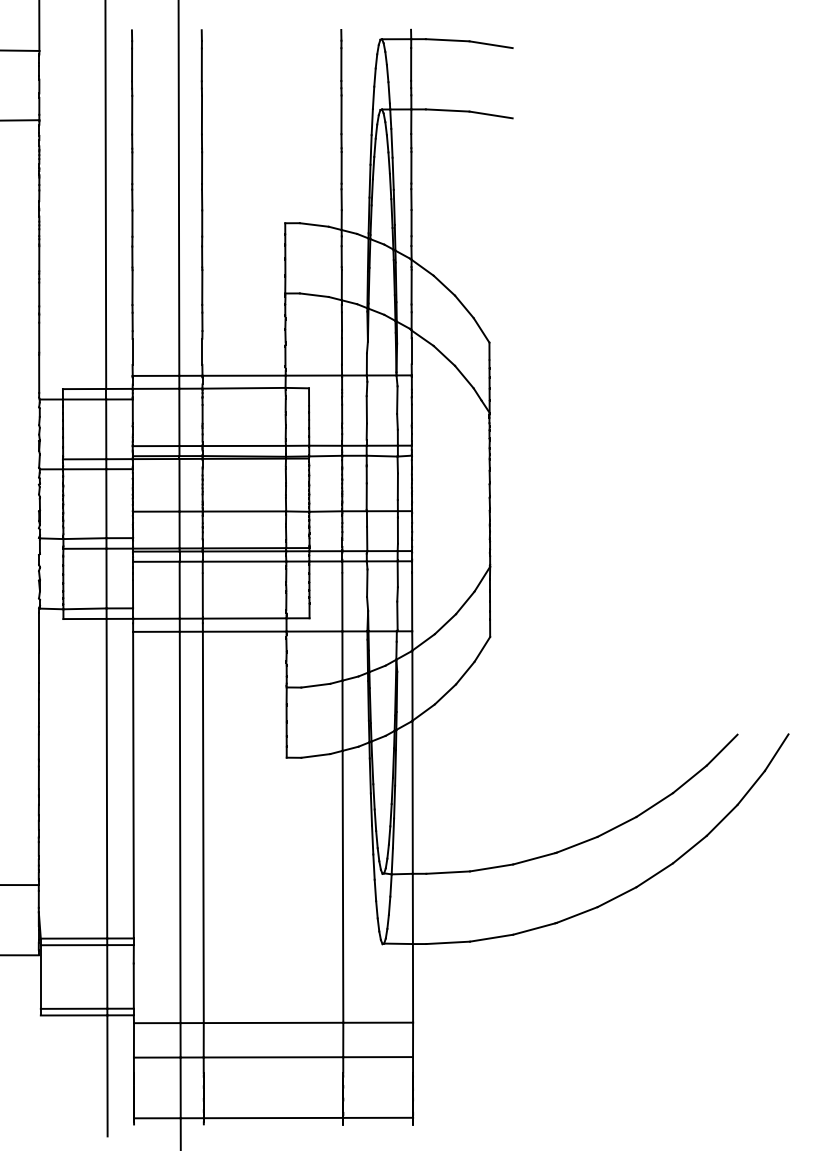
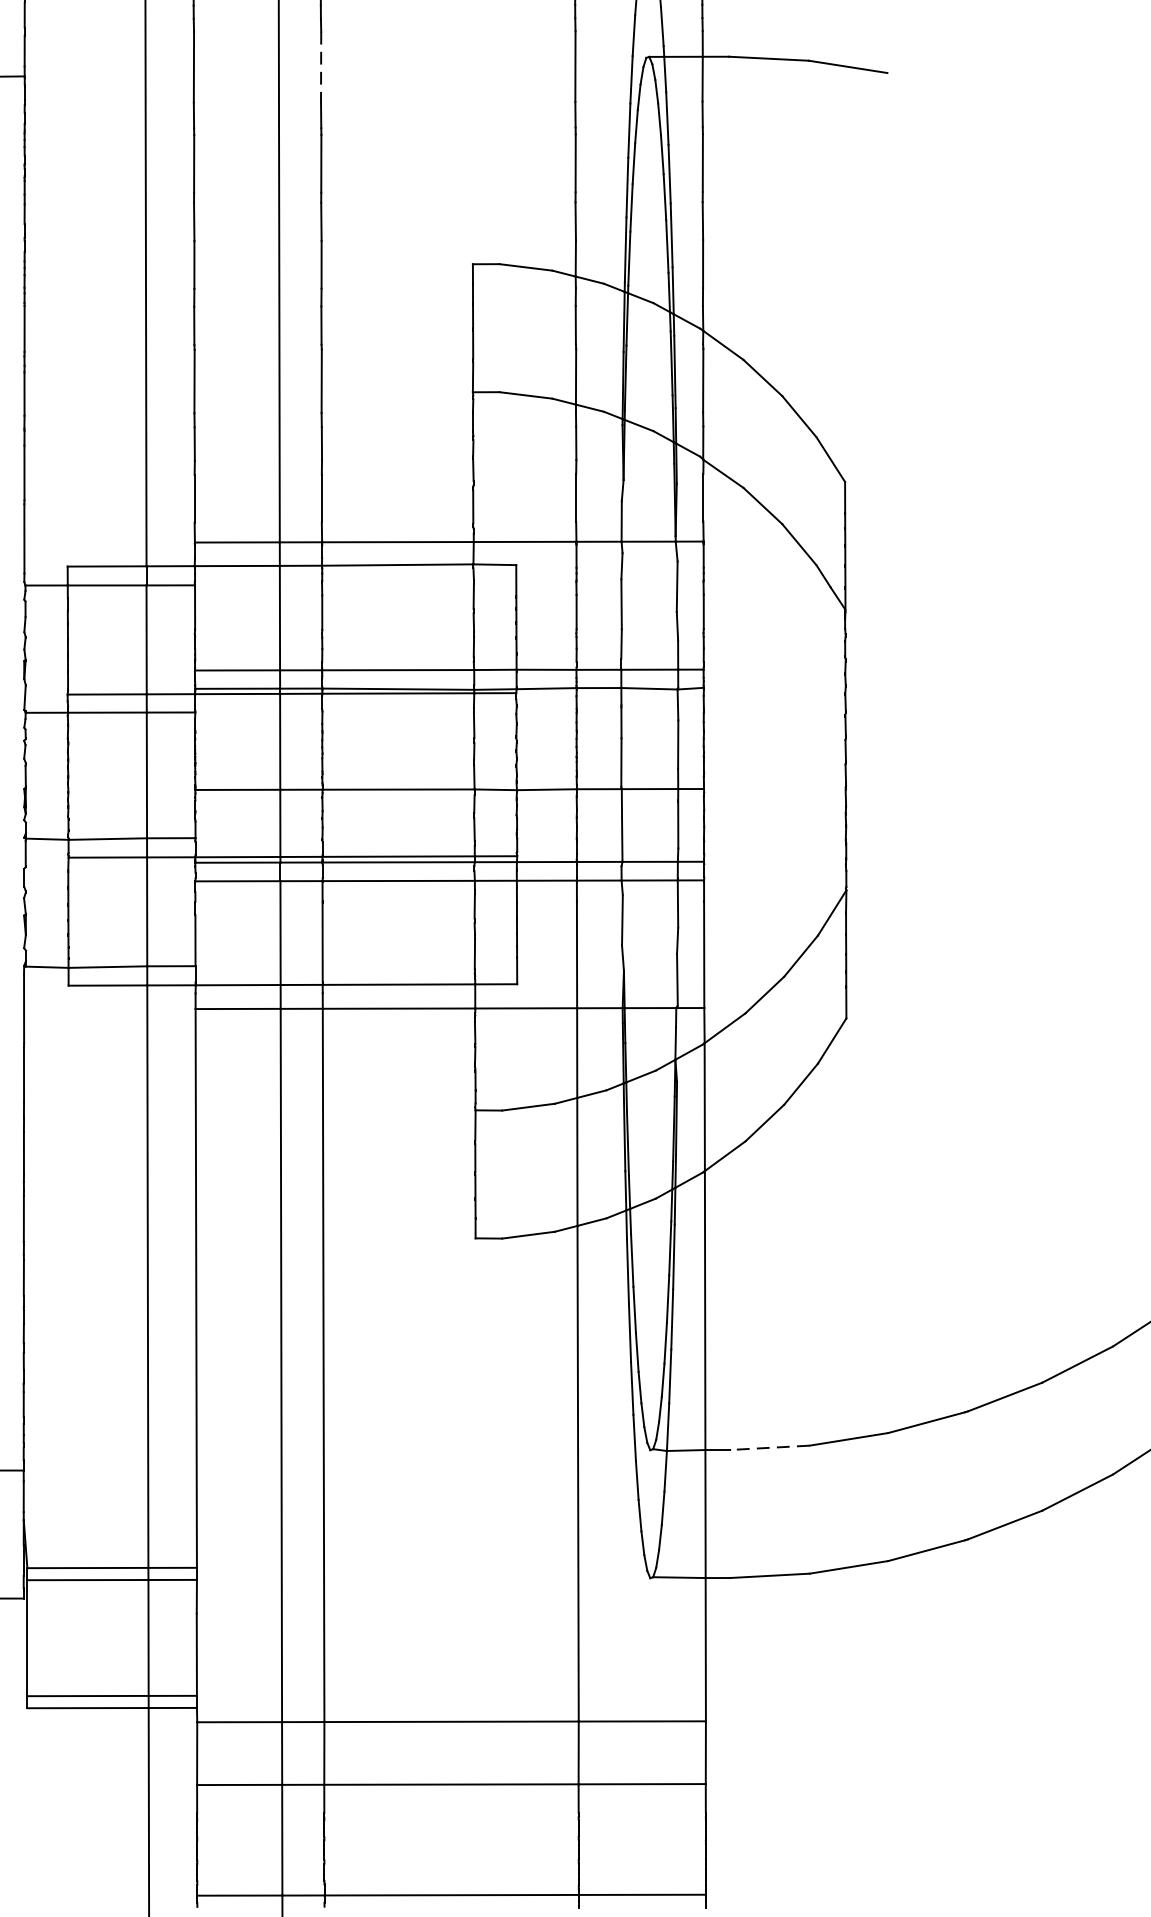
line: (201, 115) -> (320, 67), solid -> dashed
line: (448, 872) -> (770, 1447), solid -> dashed

